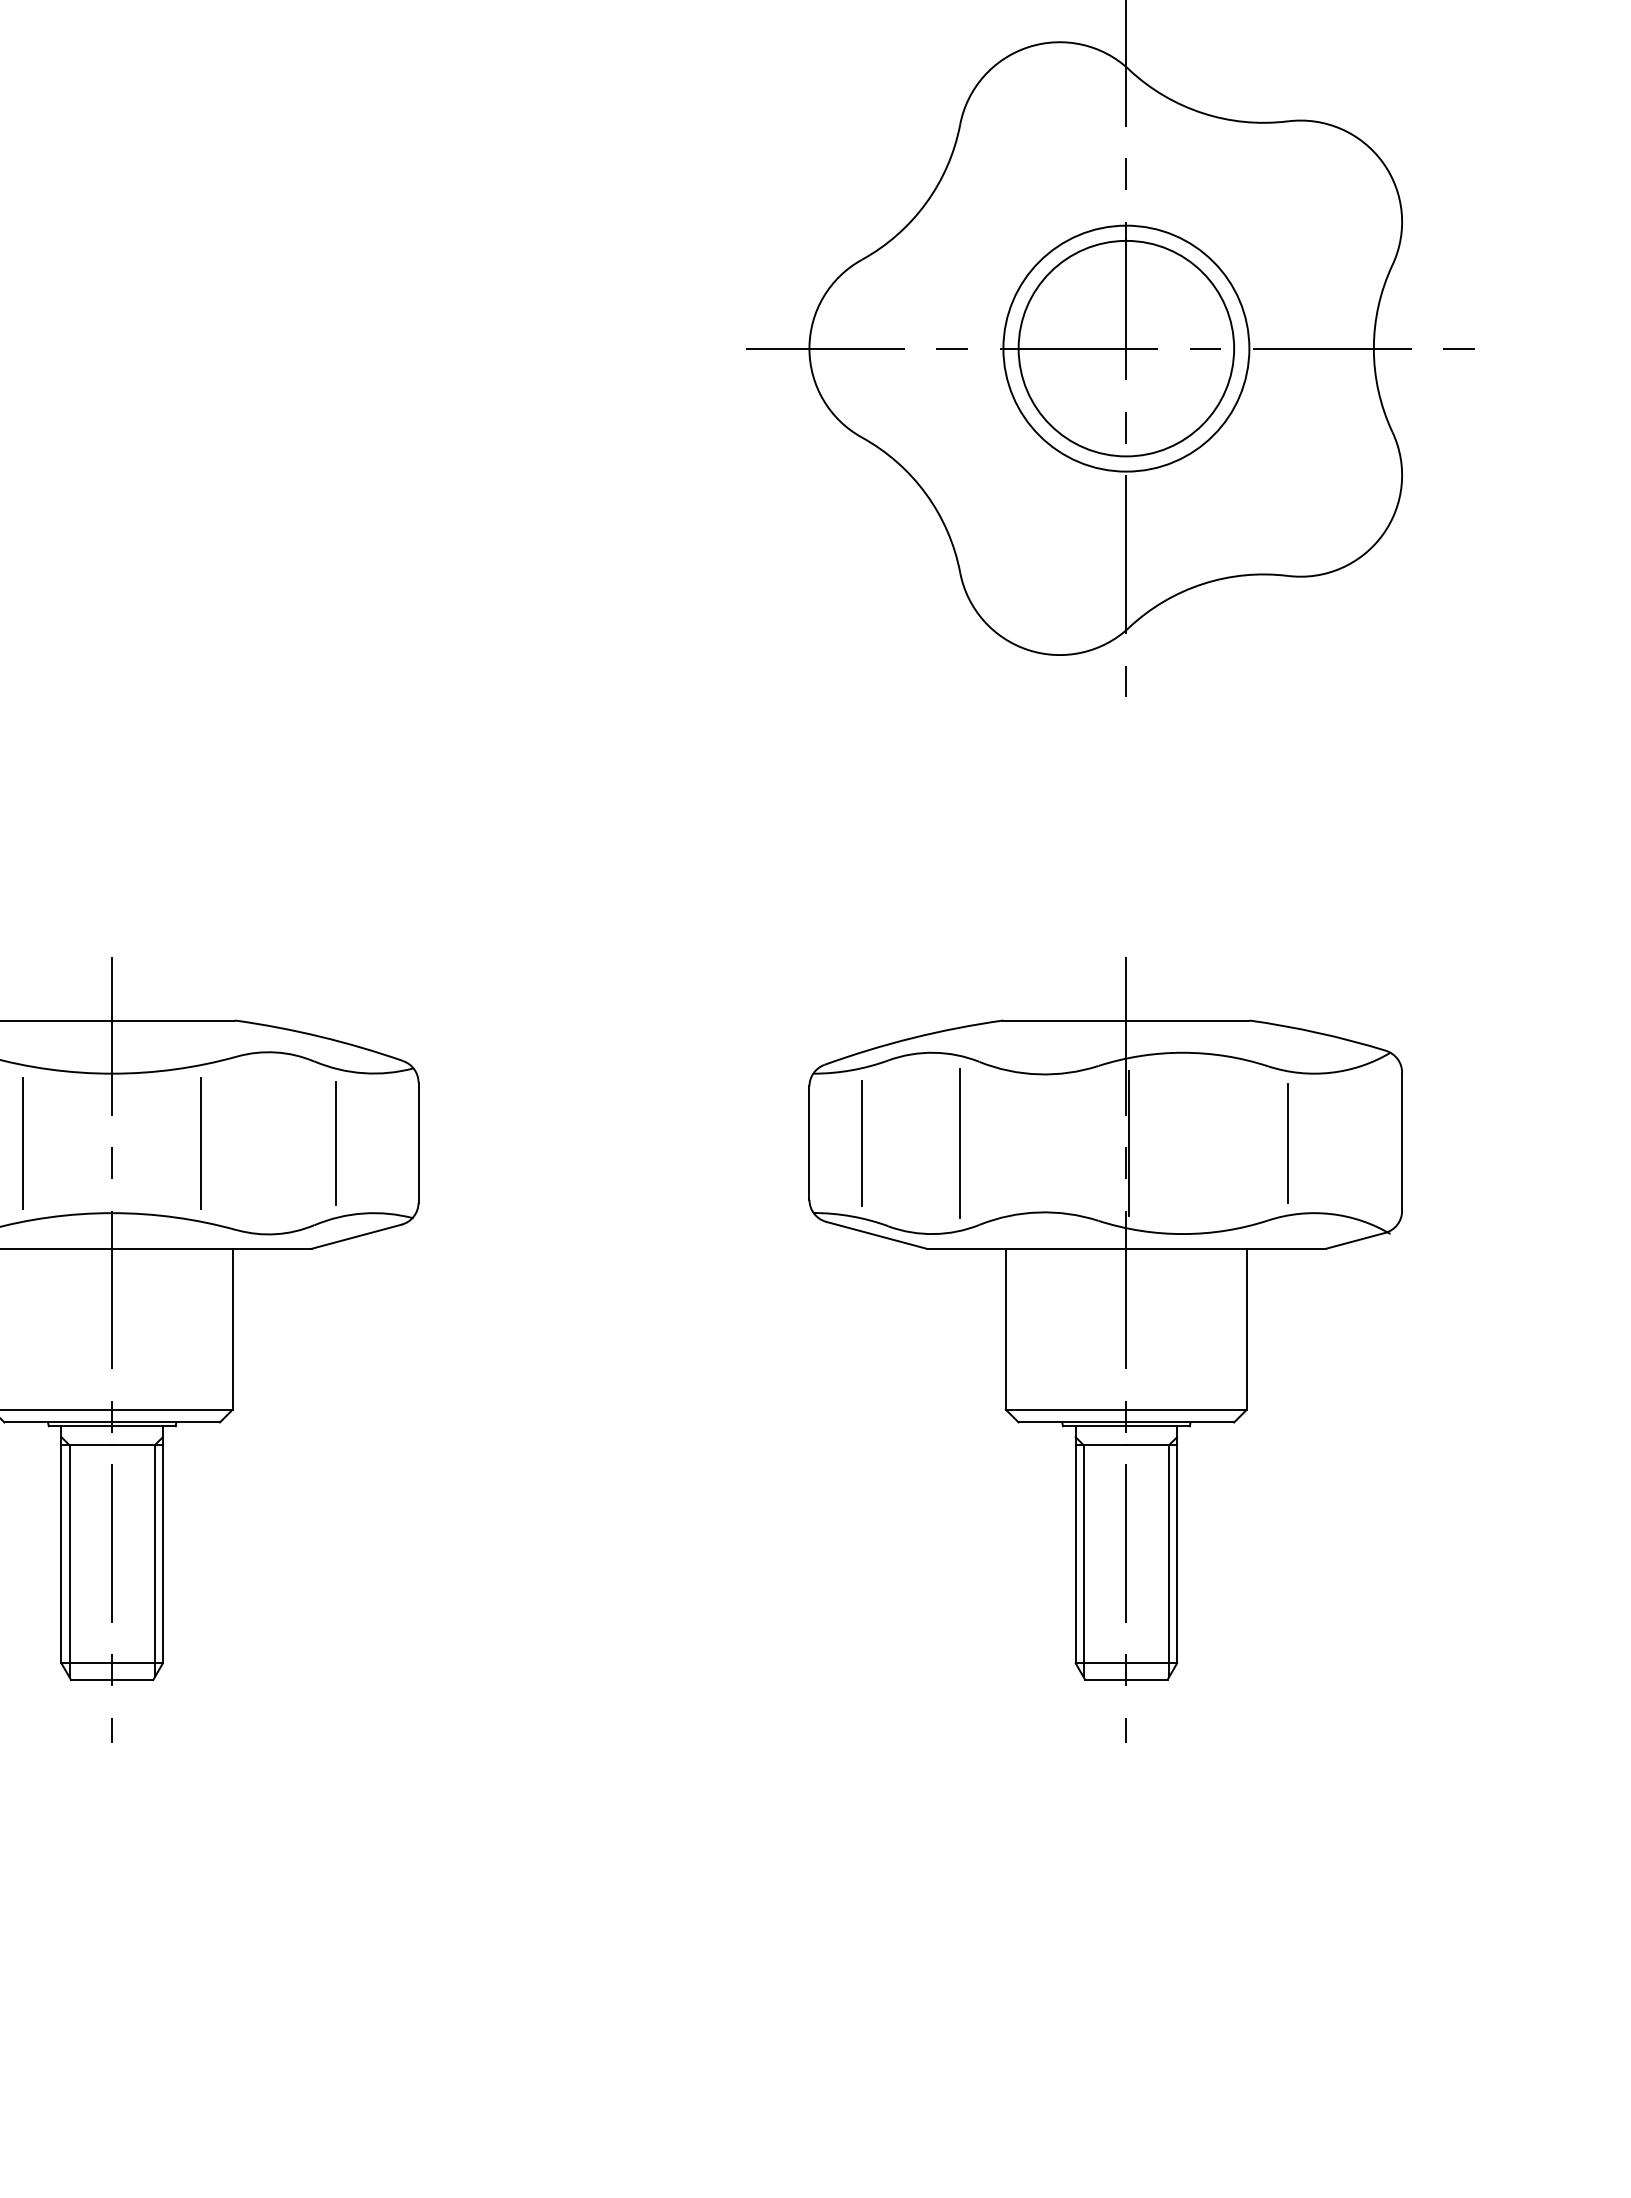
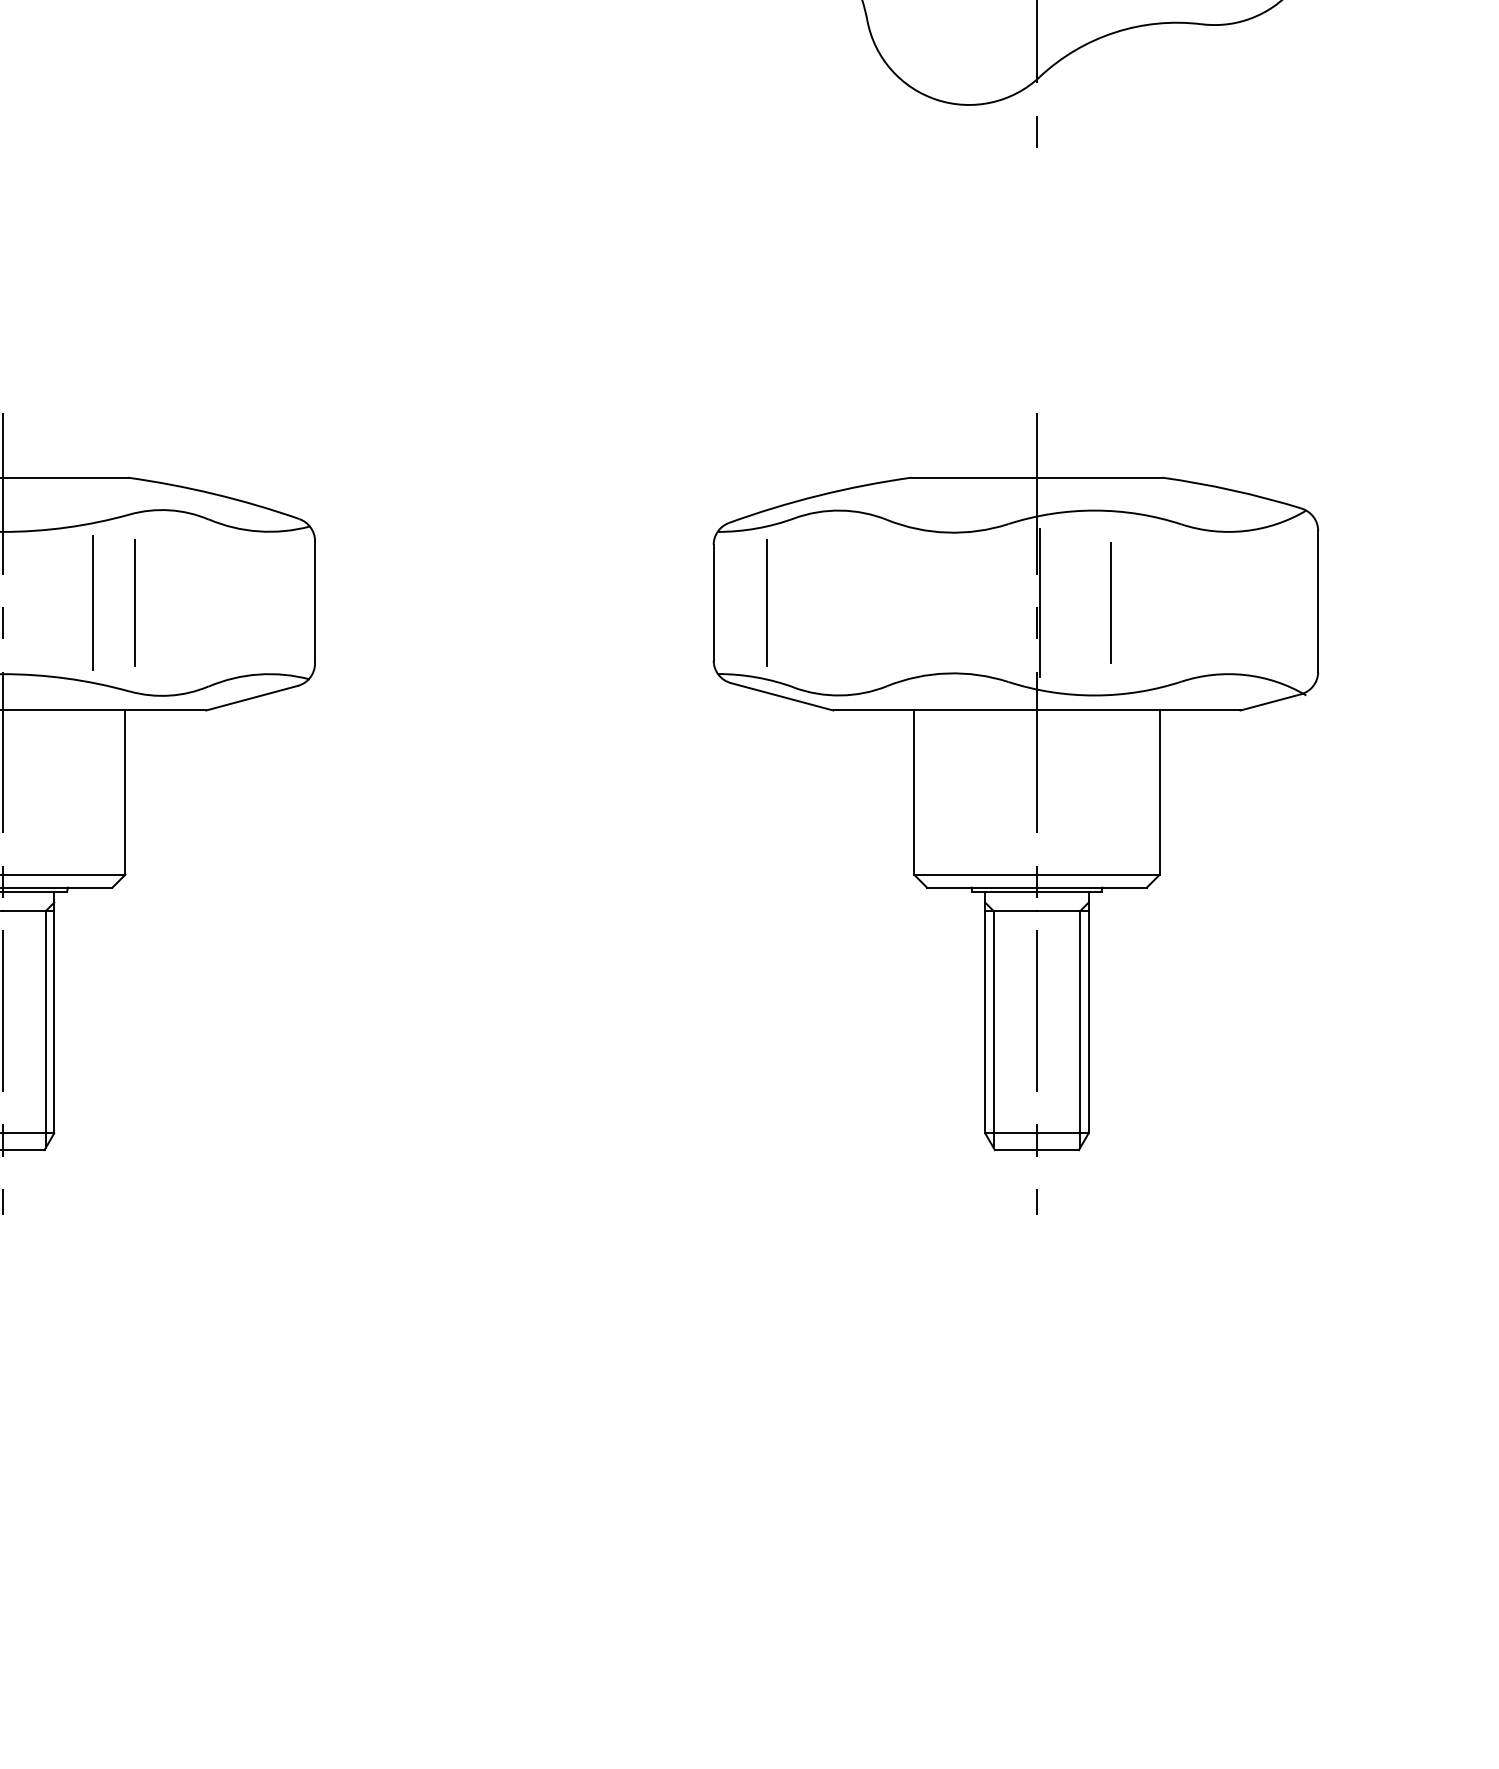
line: (960, 1142) -> (867, 602), removed
line: (335, 1143) -> (134, 603), moved
line: (1287, 1143) -> (1110, 603), moved

